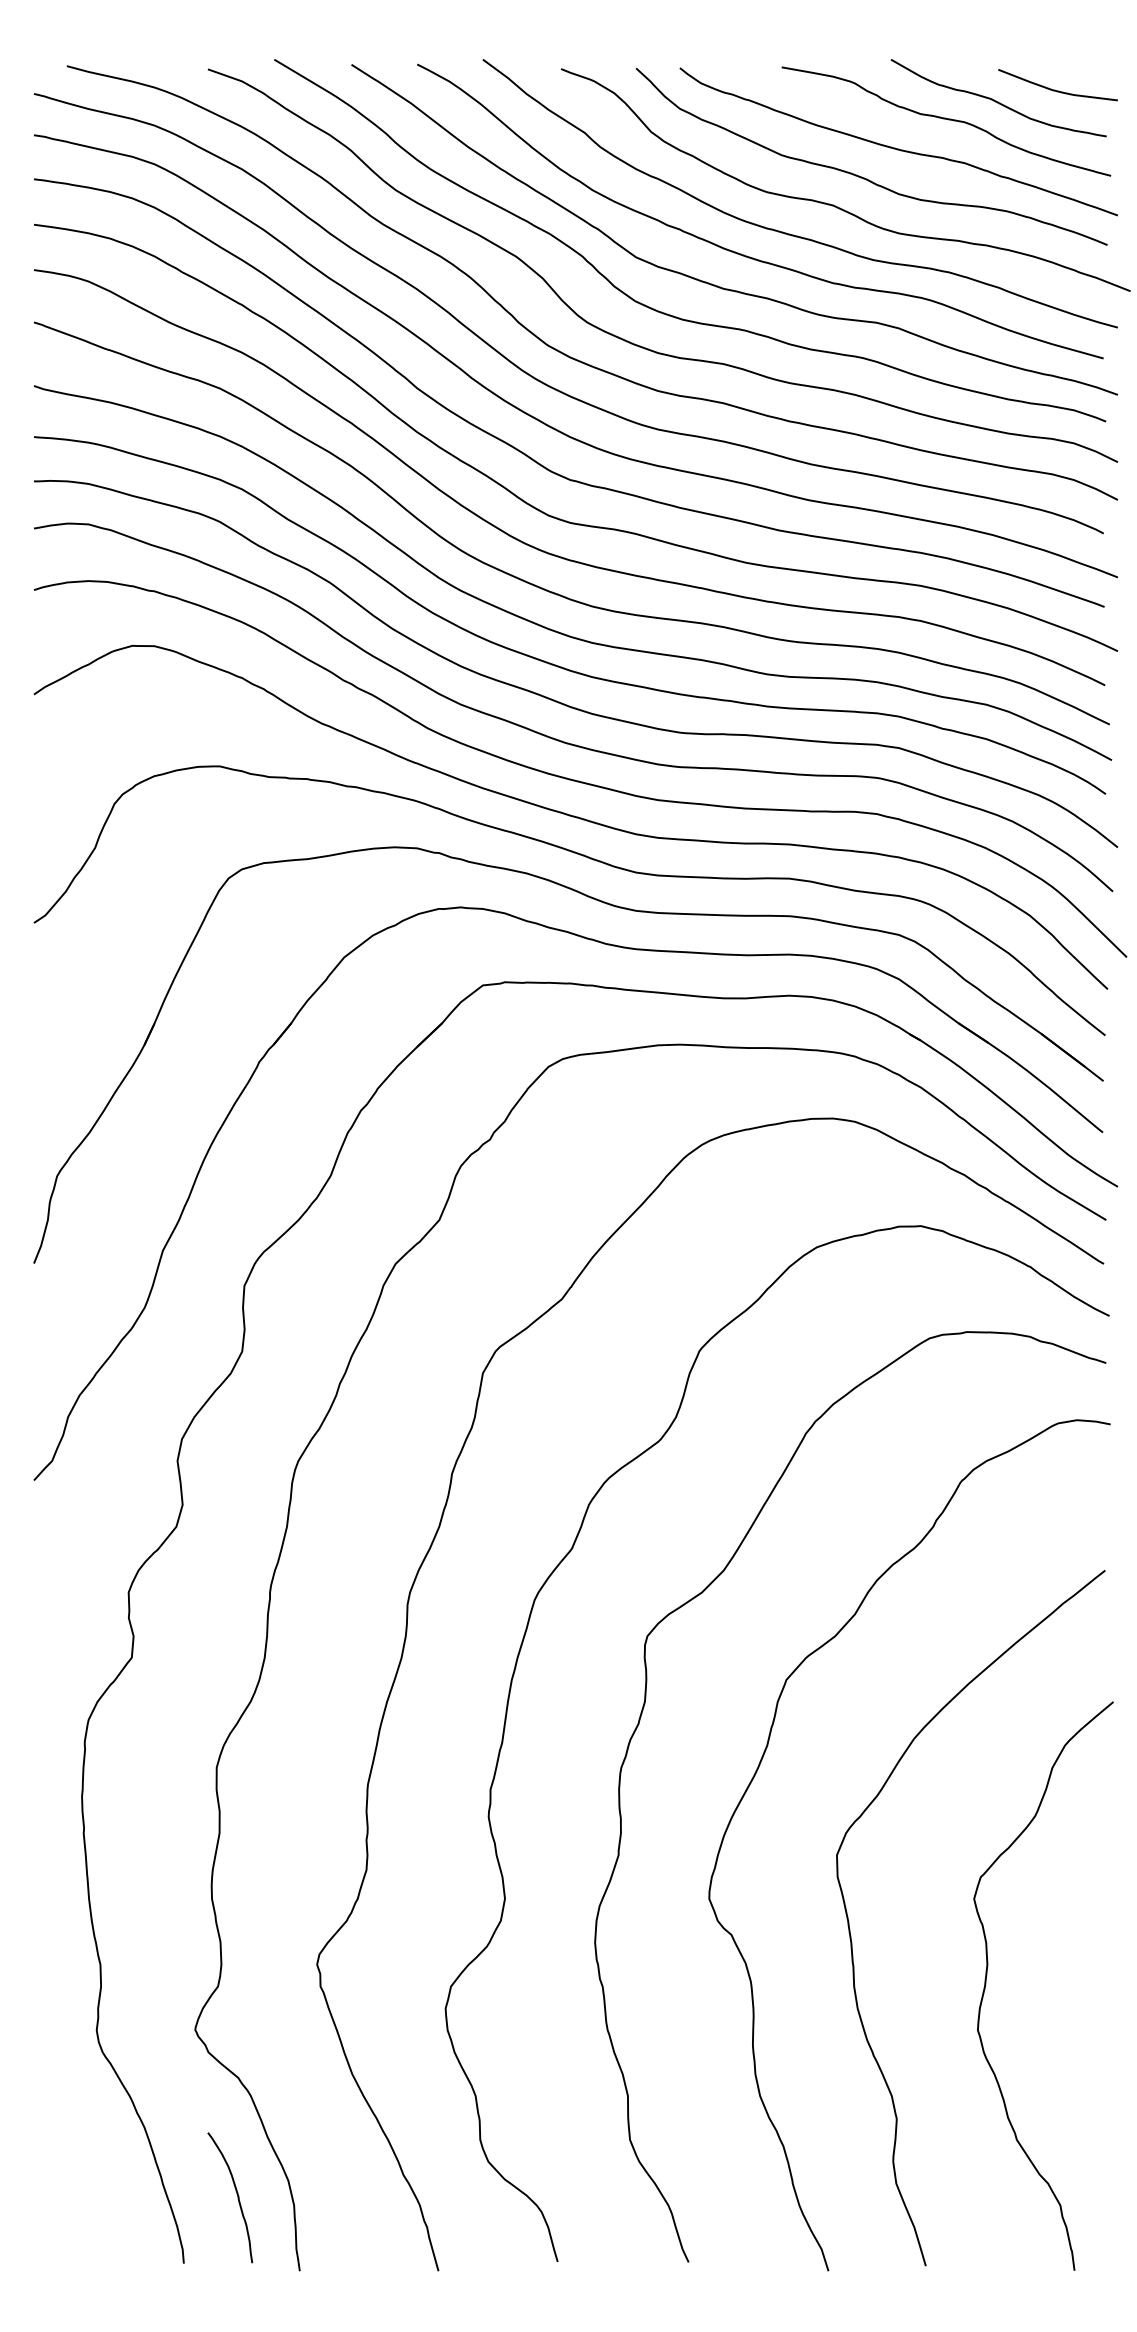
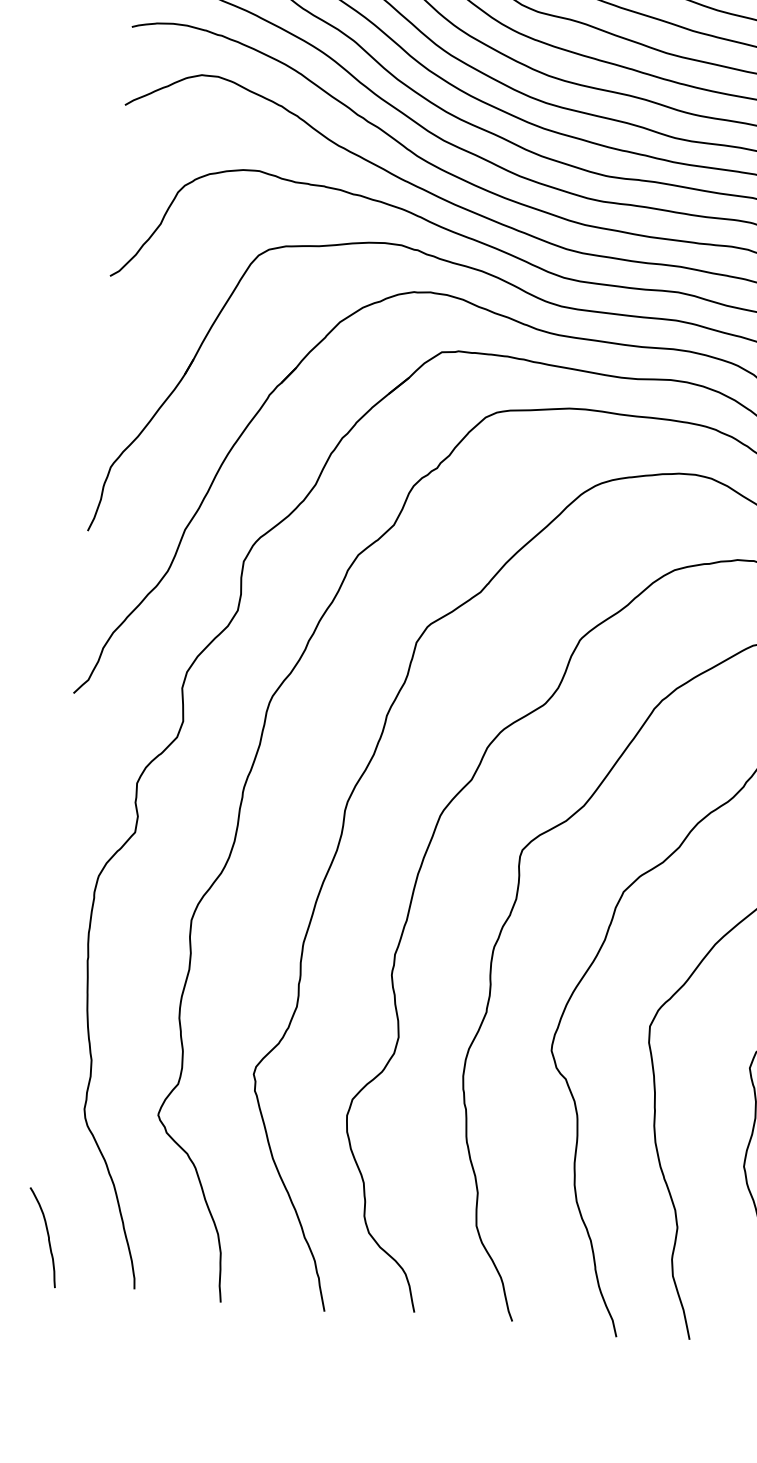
curve: (236, 2194) -> (47, 1235), moved

